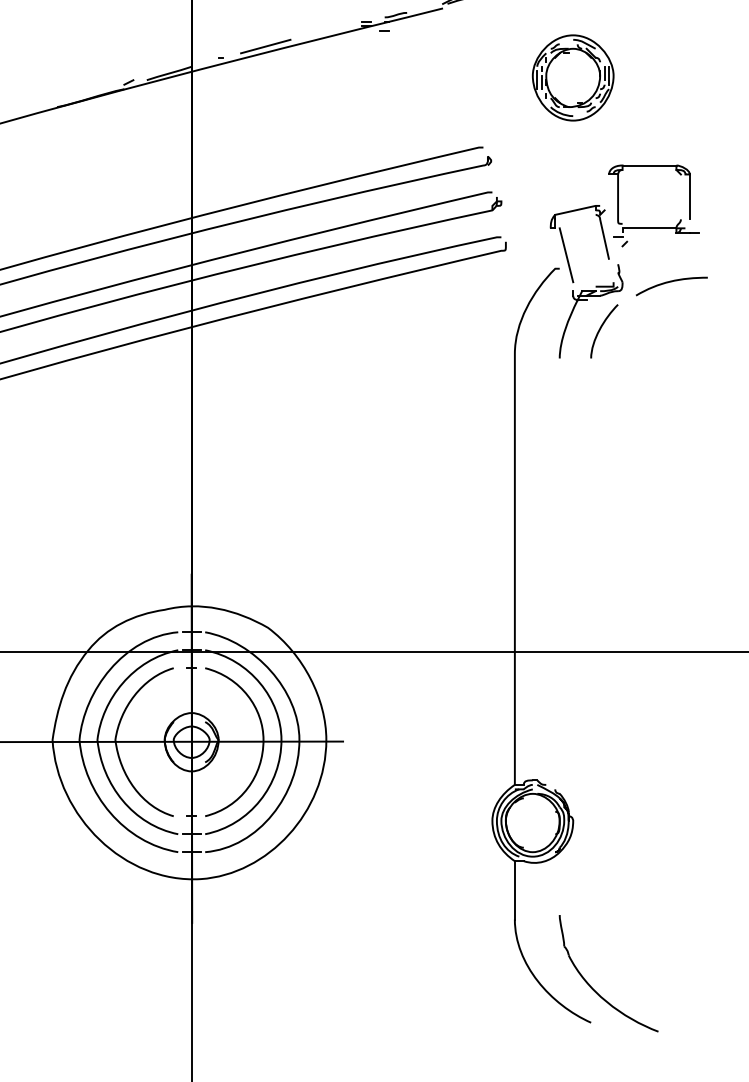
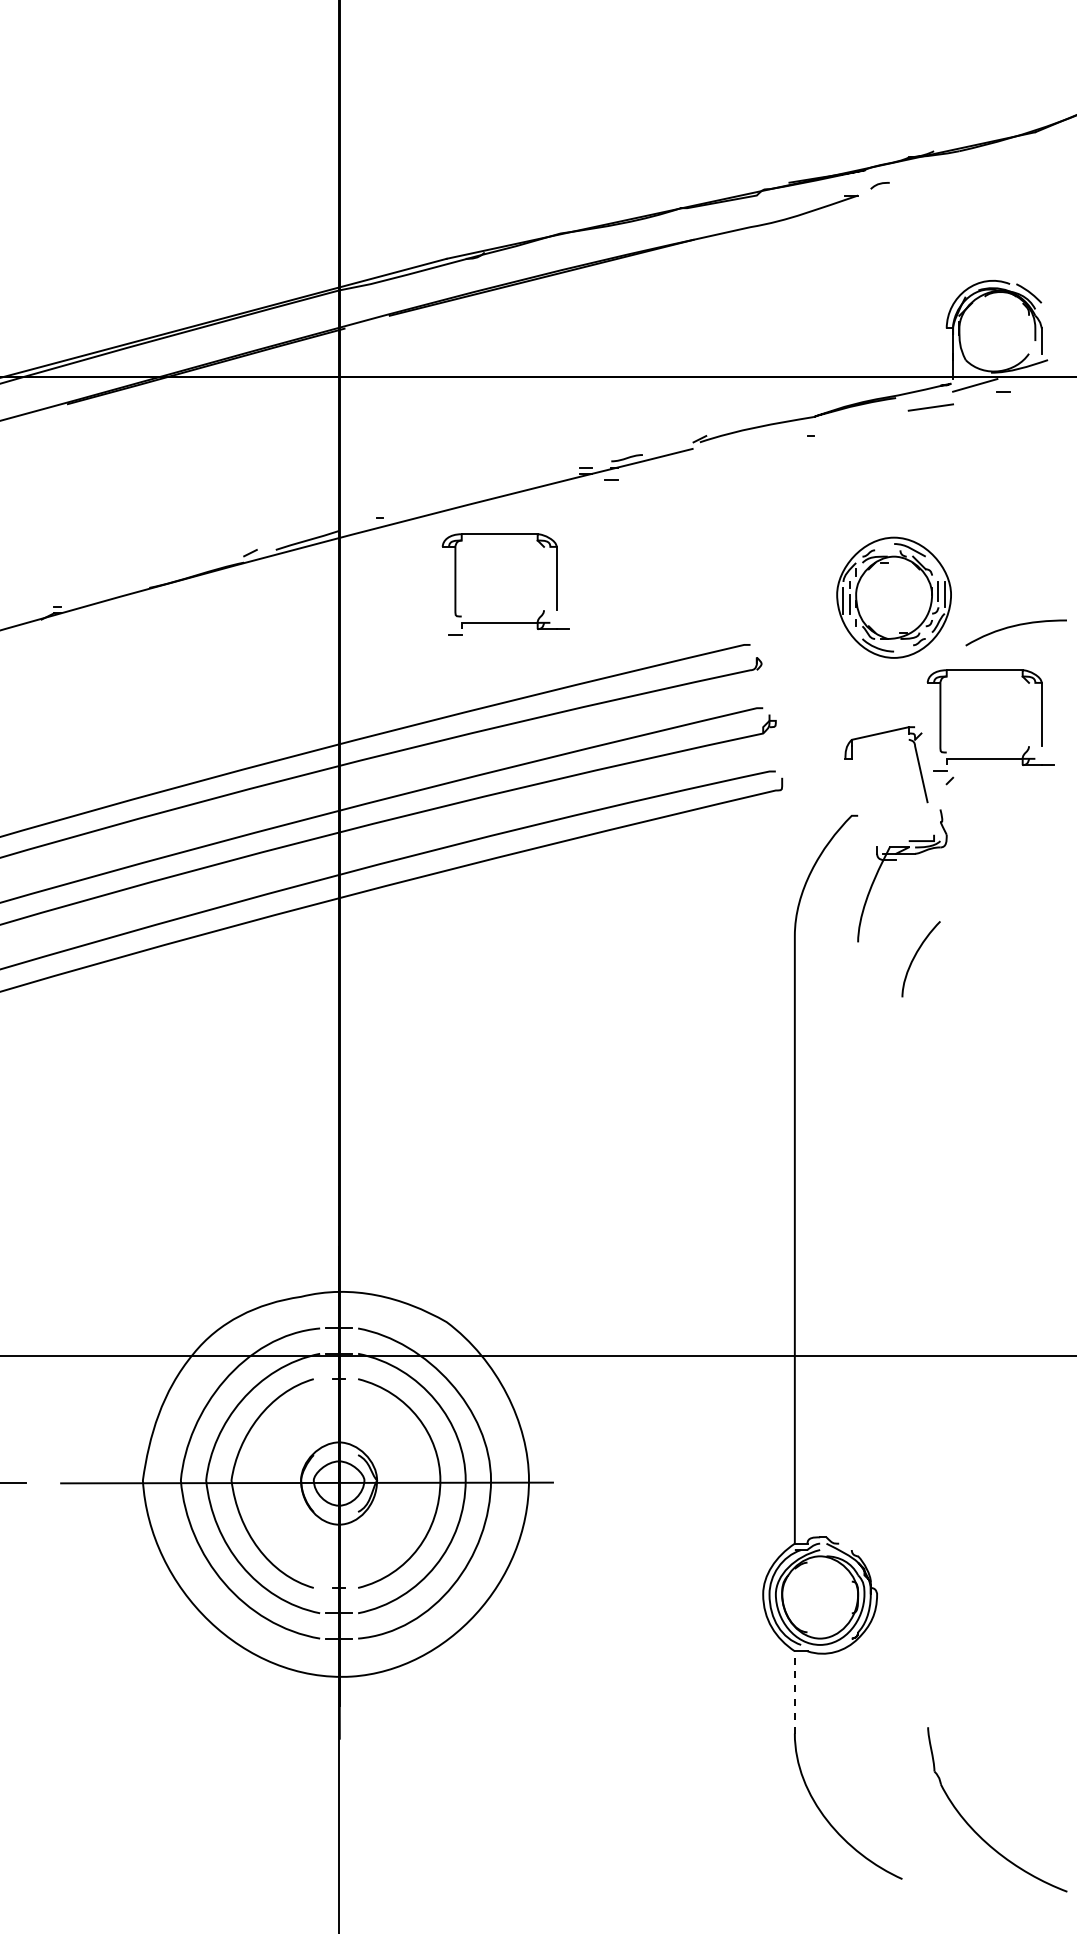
line: (265, 46) -> (443, 502), removed
part: (572, 77) -> (893, 597), moved
part: (309, 131) -> (505, 622), added
line: (566, 255) -> (867, 796), removed
curve: (669, 282) -> (1013, 627), moved
curve: (600, 330) -> (915, 957), moved
line: (514, 889) -> (794, 1691), solid -> dashed
part: (593, 988) -> (975, 1830), moved

